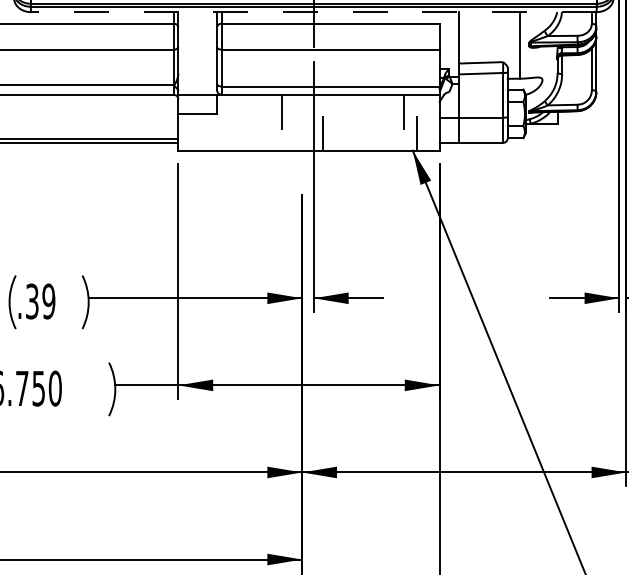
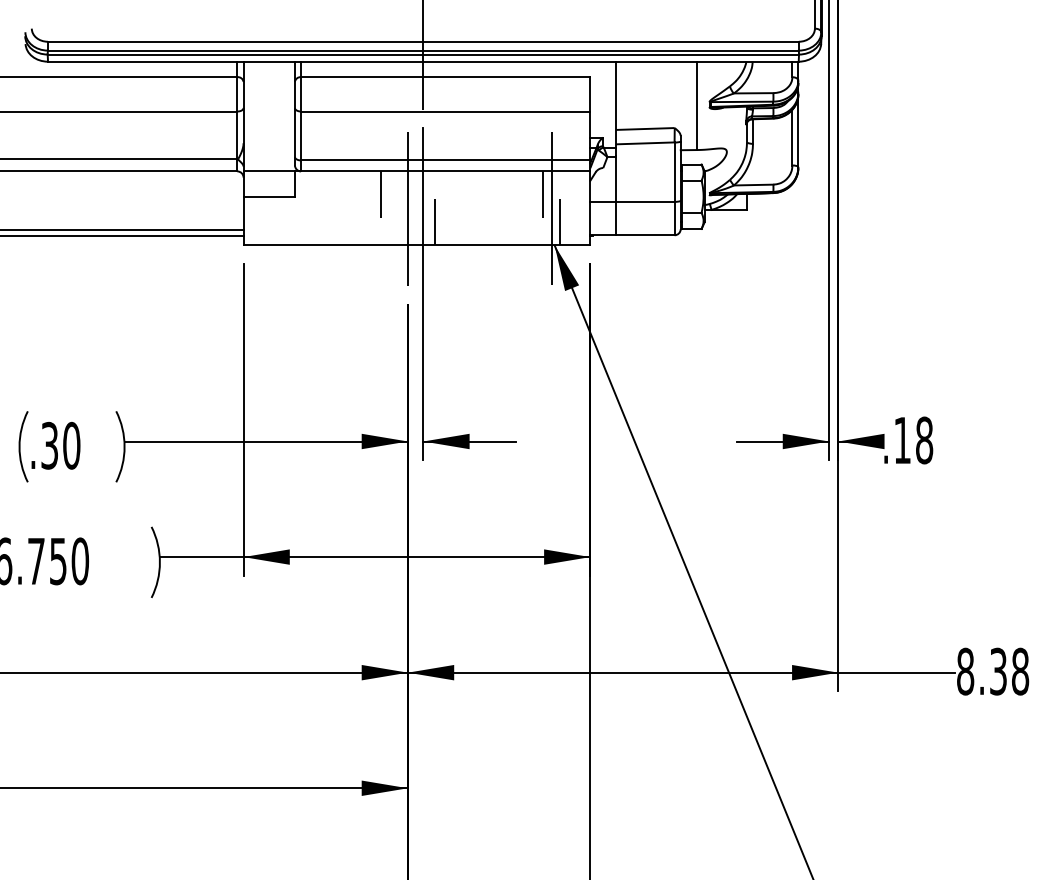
line: (313, 11) -> (422, 61), dashed -> solid
line: (301, 122) -> (407, 208), added
line: (410, 122) -> (551, 208), added
text: (48, 301) -> (71, 445), .39 -> .30

